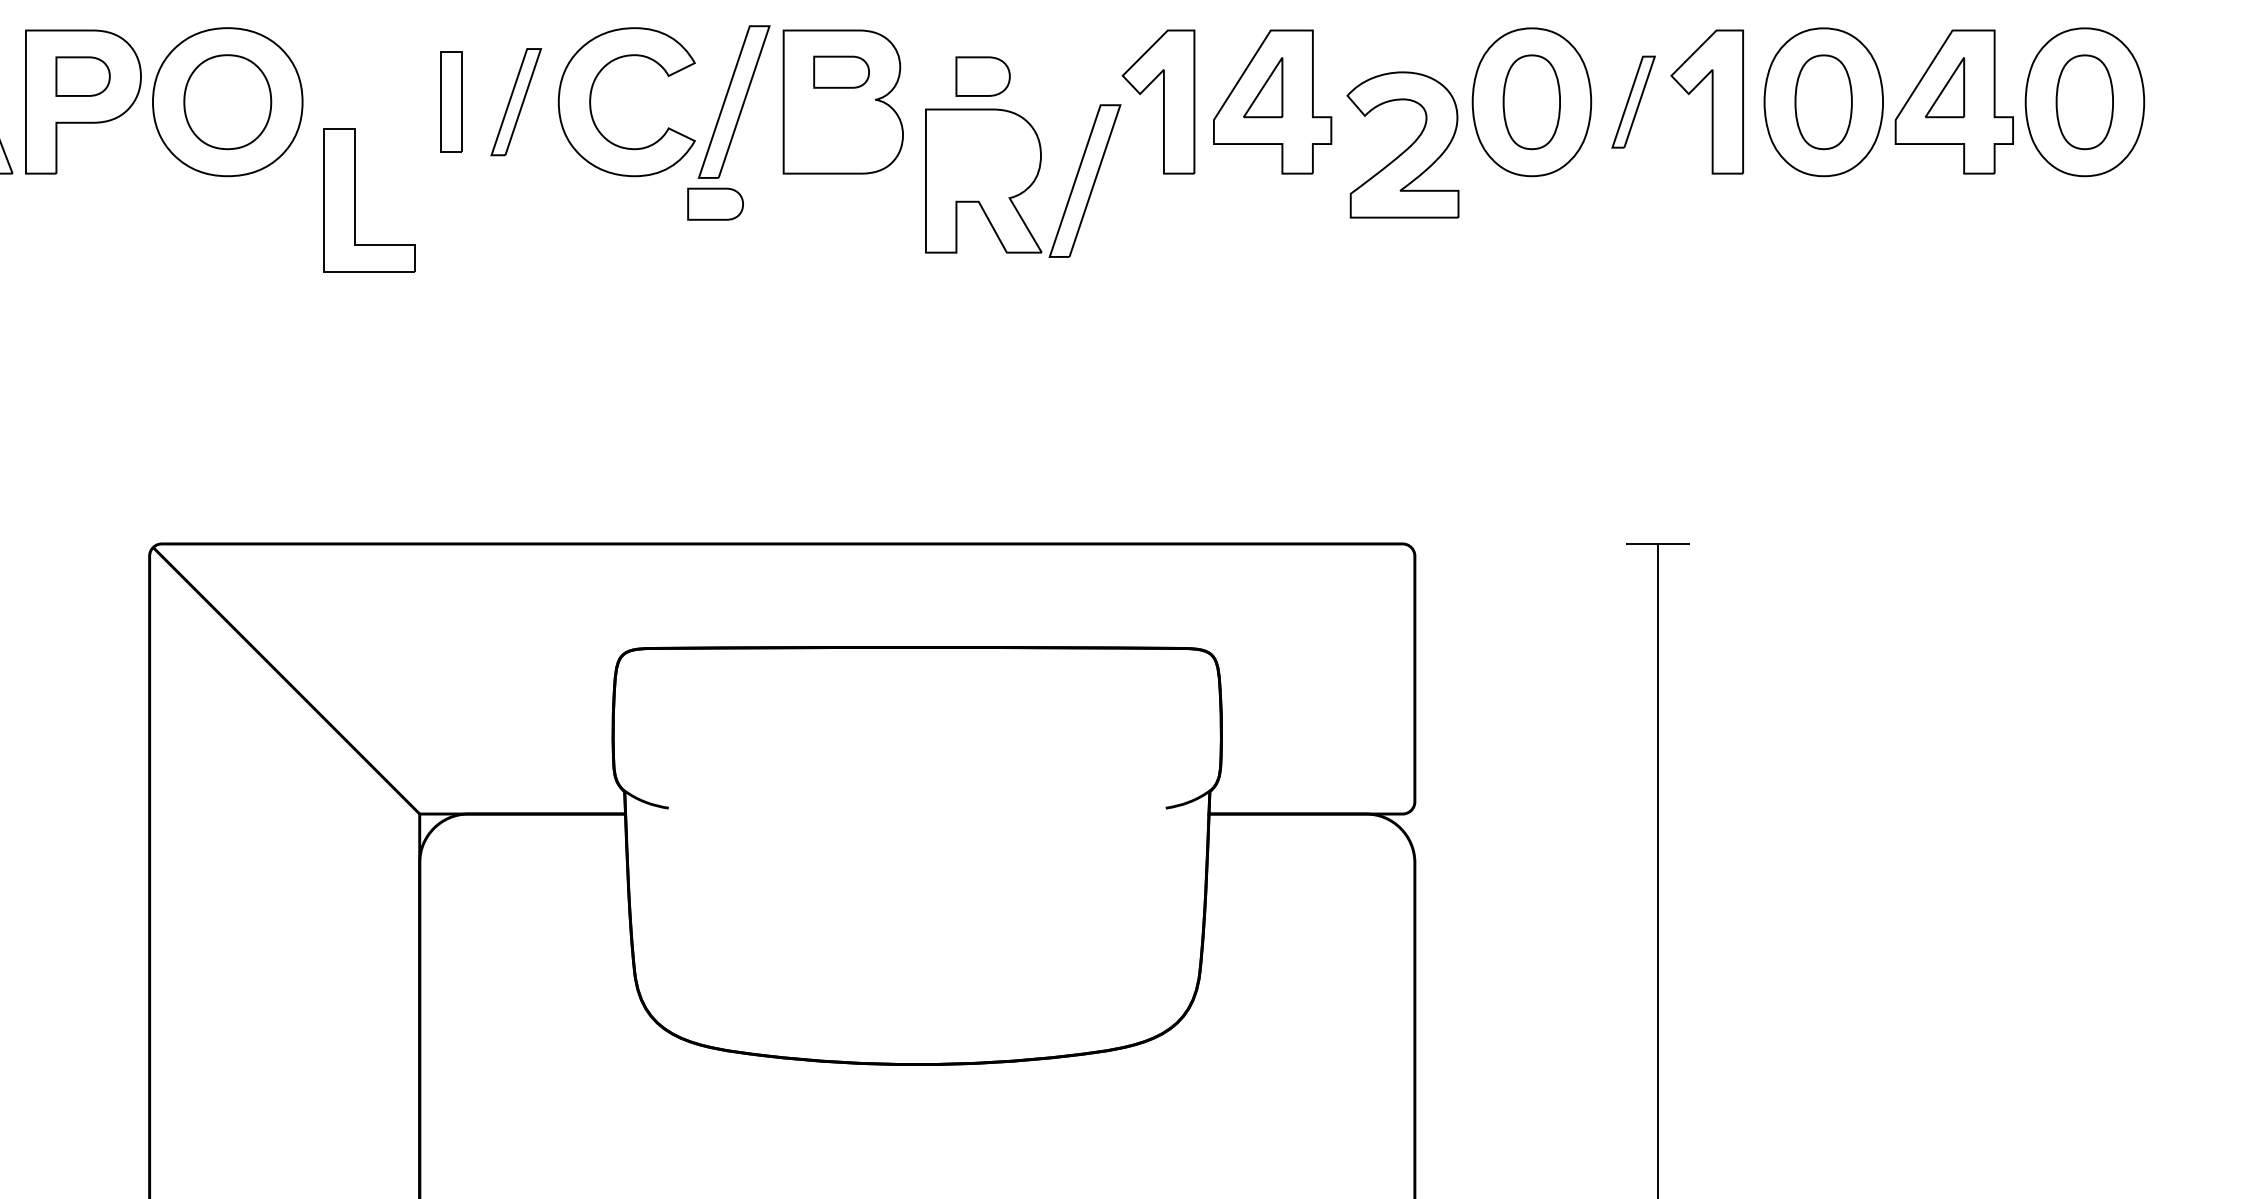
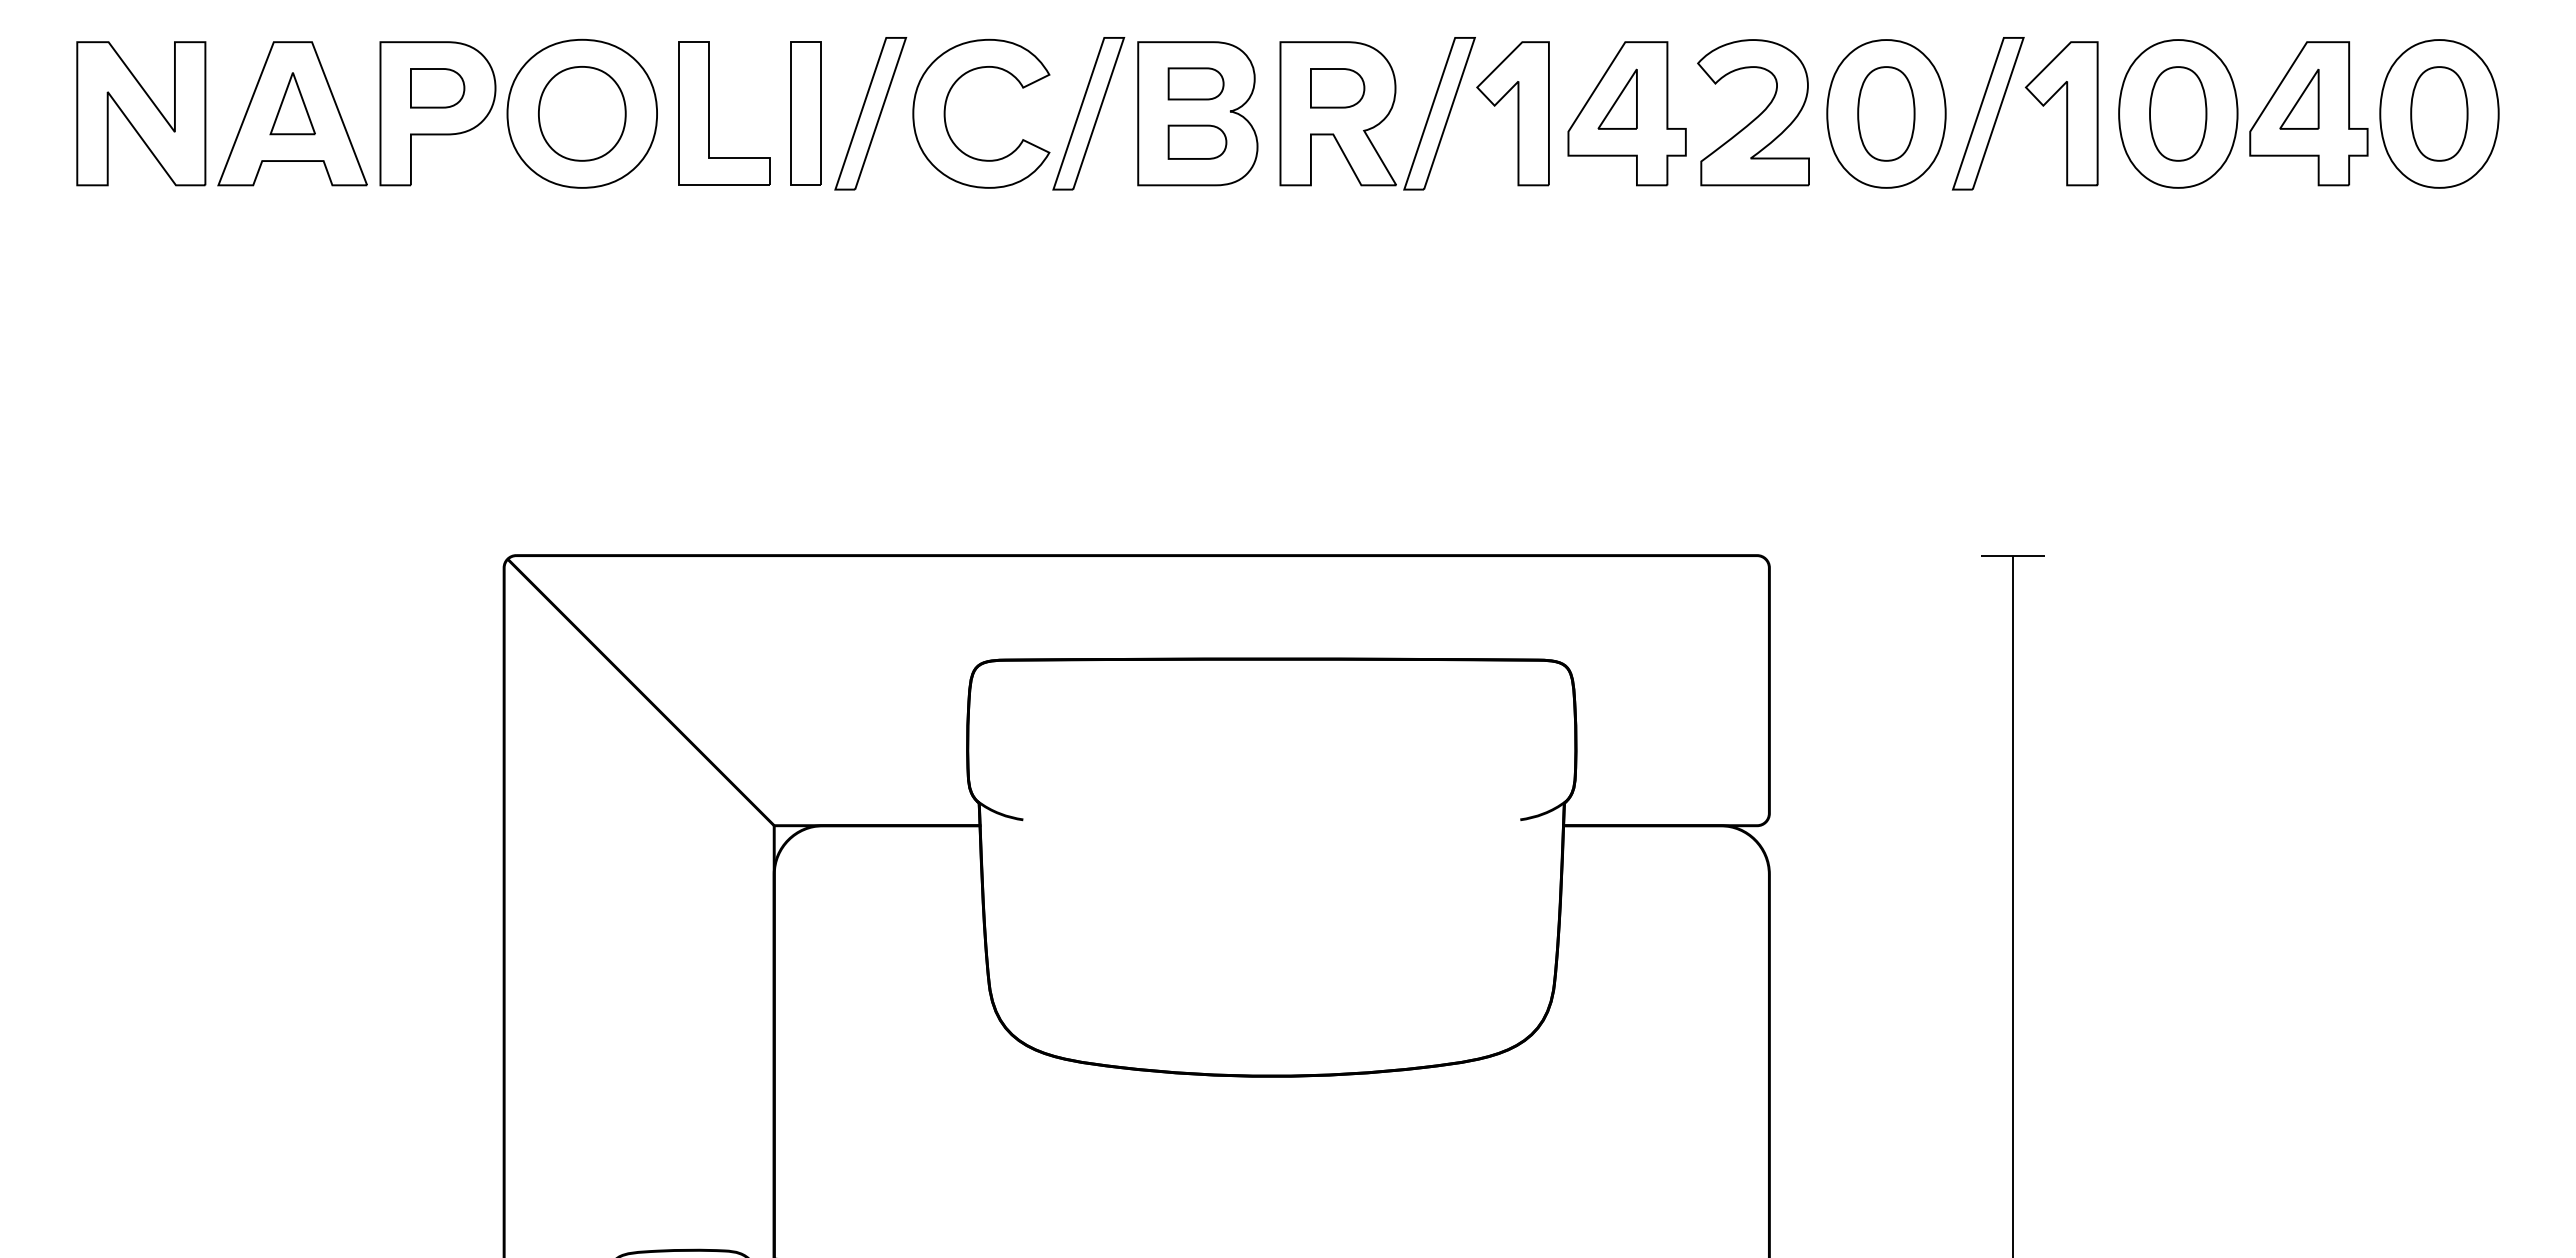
part: (450, 101) -> (805, 113), size x1.43
part: (515, 101) -> (870, 113), size x1.43
part: (1632, 101) -> (1987, 113), size x1.67
part: (842, 129) -> (1197, 141), added
part: (1402, 144) -> (1753, 112), moved
part: (1022, 180) -> (1377, 113), moved
part: (354, 199) -> (709, 113), moved
part: (714, 203) -> (1069, 215), removed

